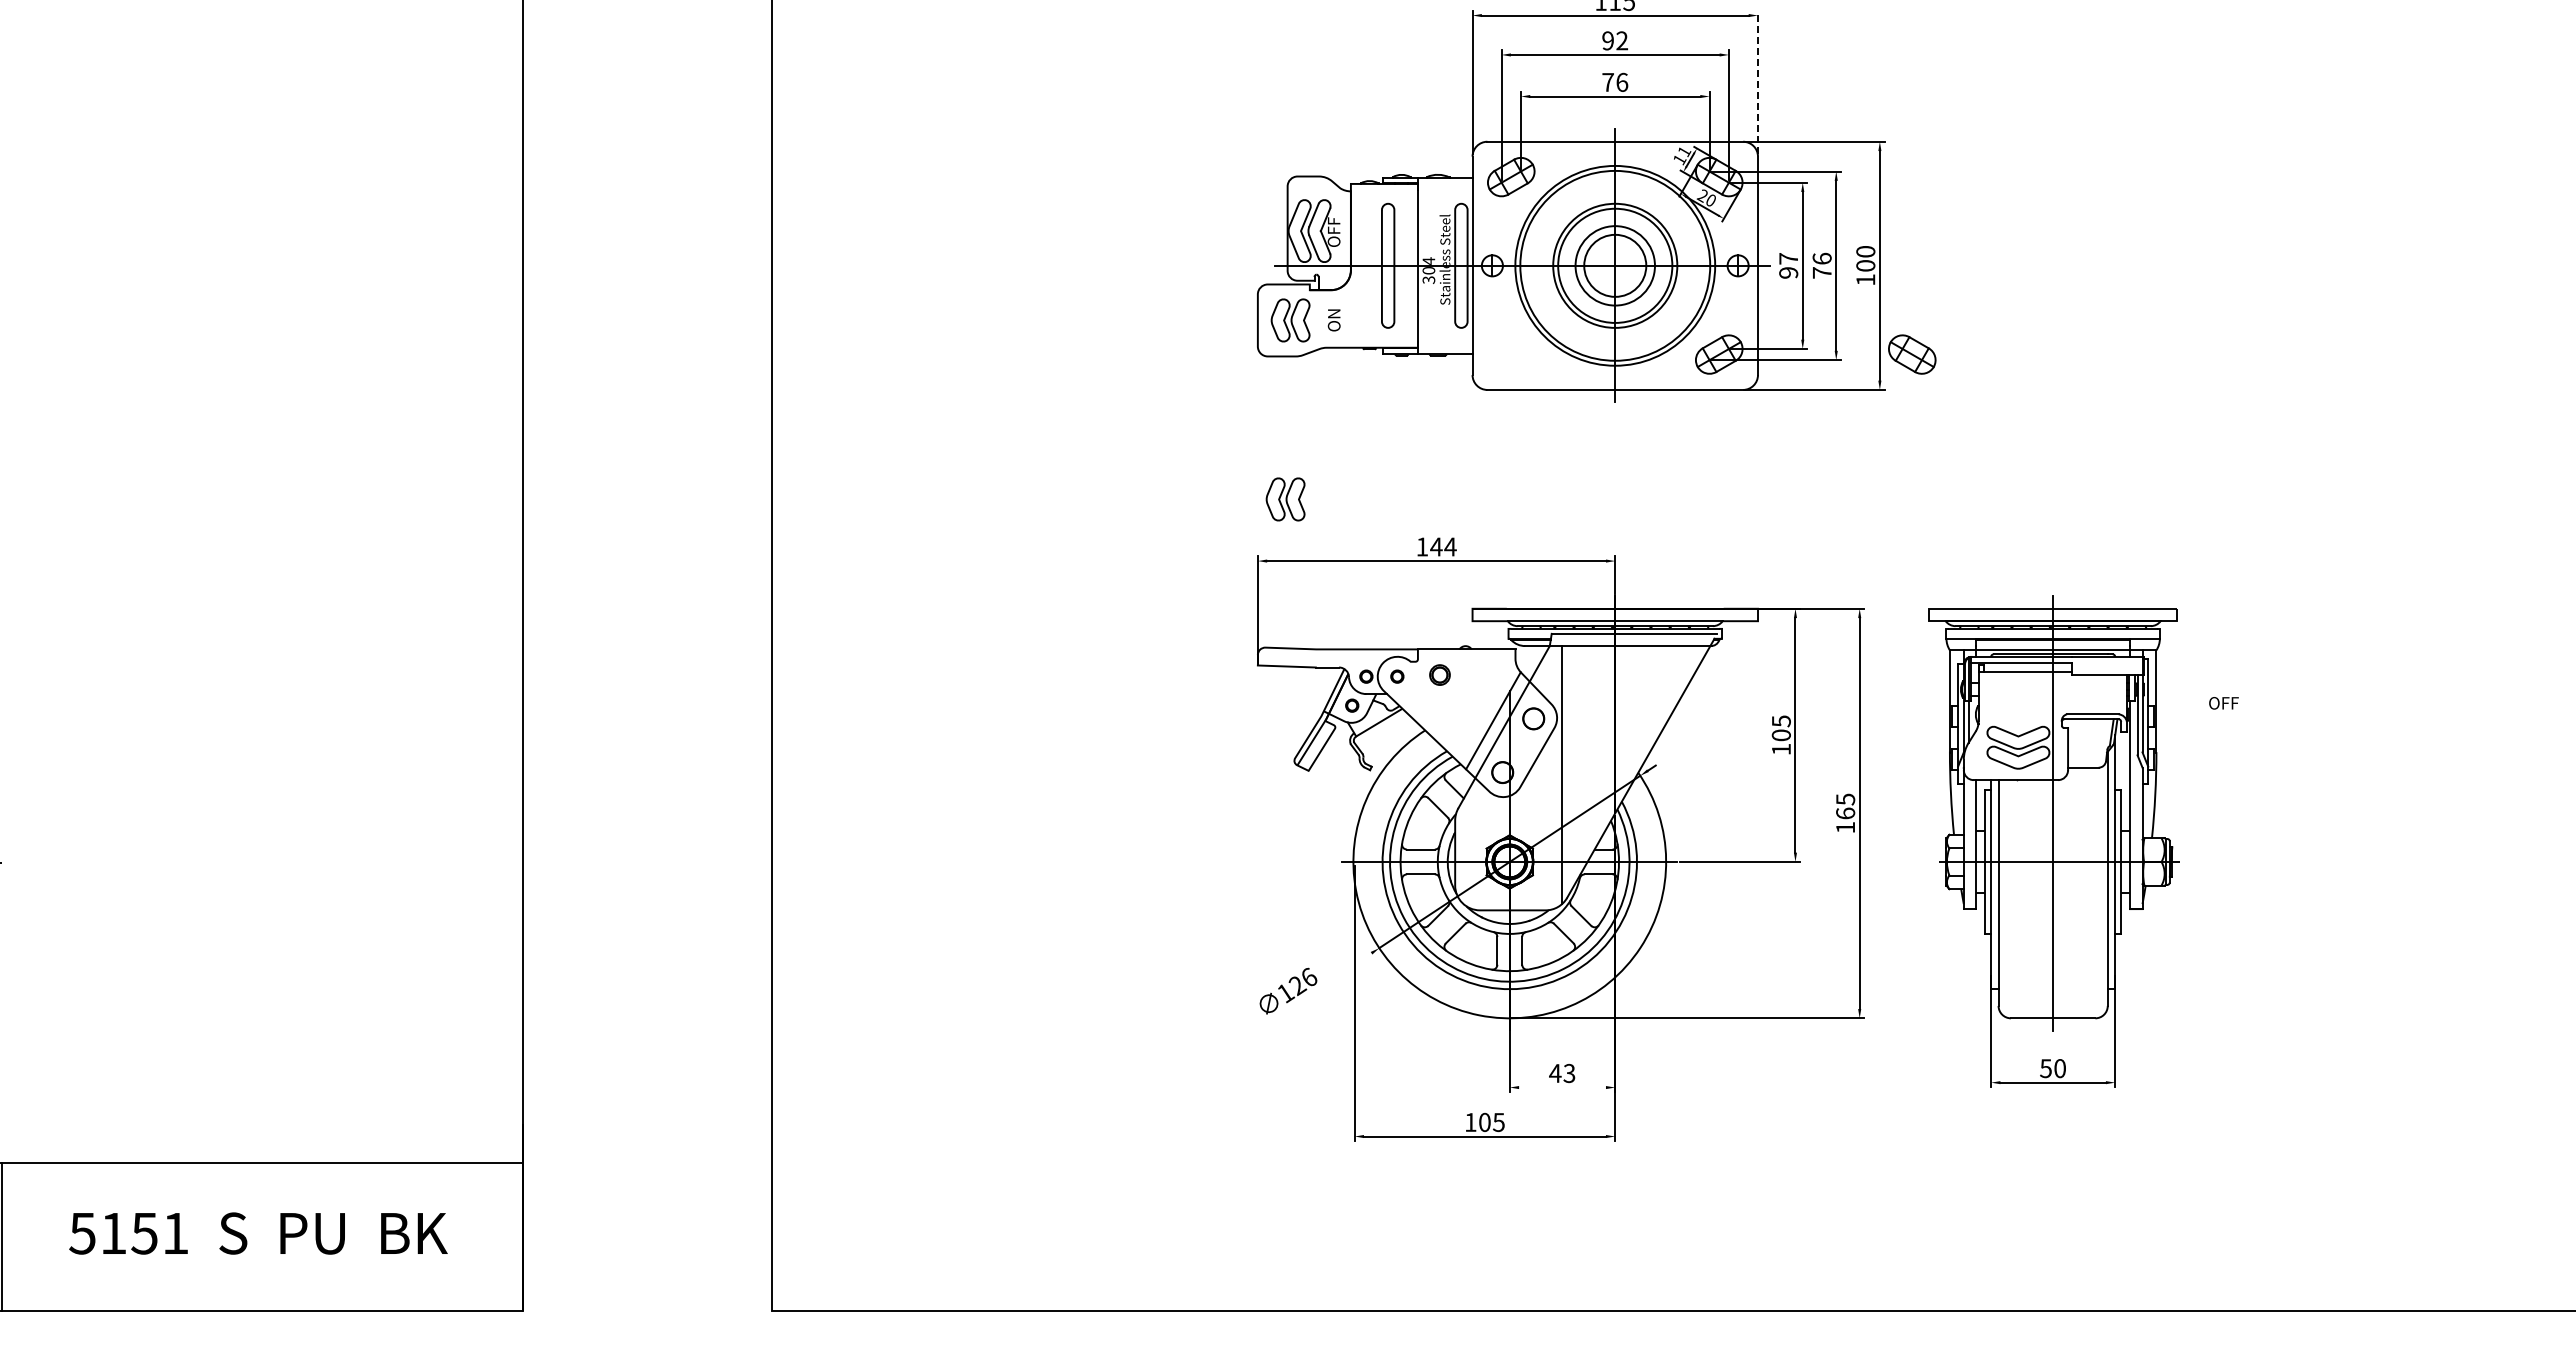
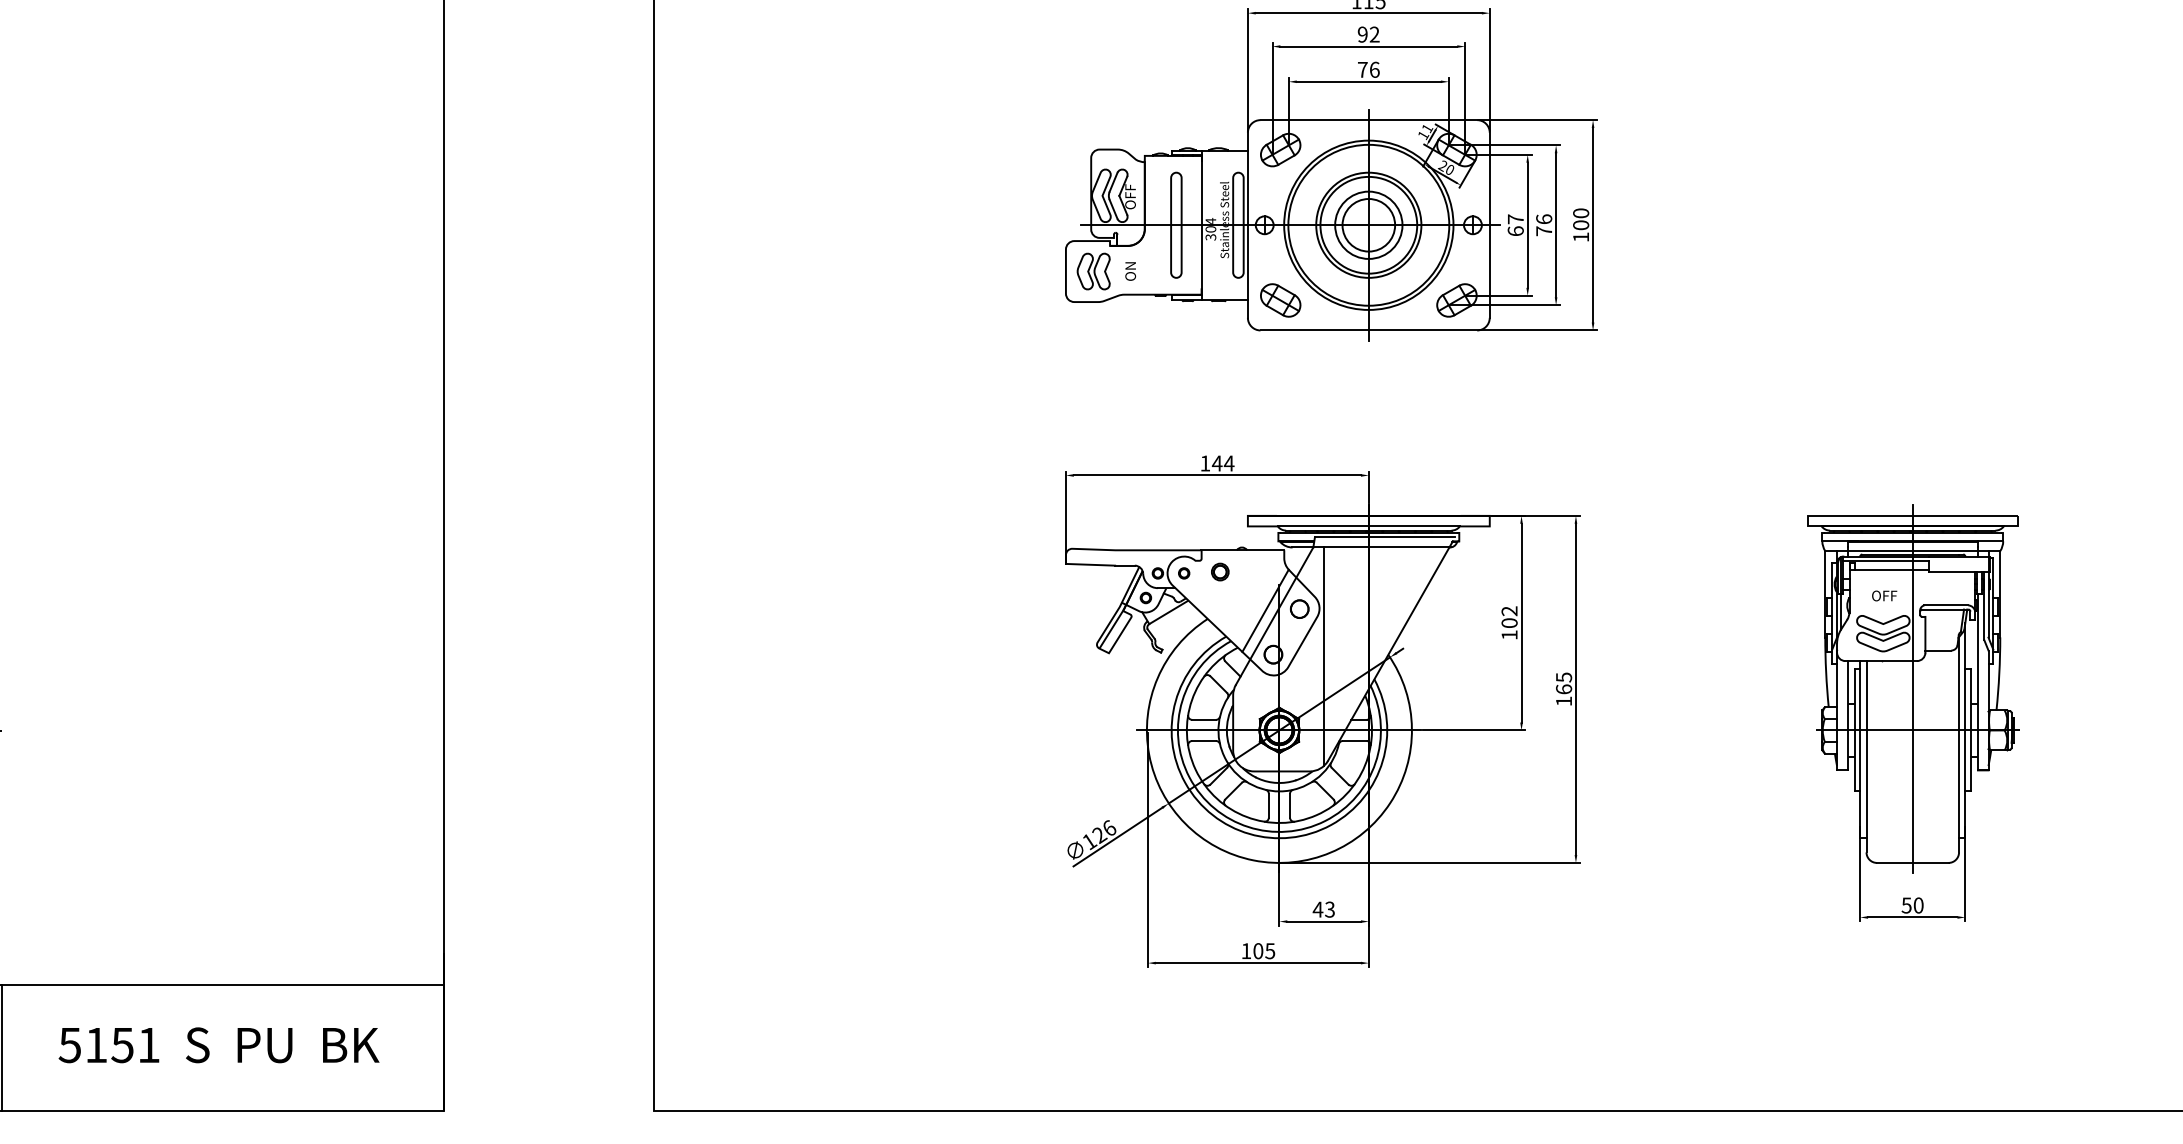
line: (1757, 82) -> (1489, 69), dashed -> solid
text: (1788, 272) -> (1515, 230), 97 -> 67
part: (1912, 354) -> (1280, 300), moved
part: (1285, 499) -> (1089, 423), removed
text: (1780, 721) -> (1508, 611), 105 -> 102
part: (2053, 841) -> (1913, 713), moved
line: (1318, 987) -> (1117, 836), added
line: (1562, 1087) -> (1324, 921), added

